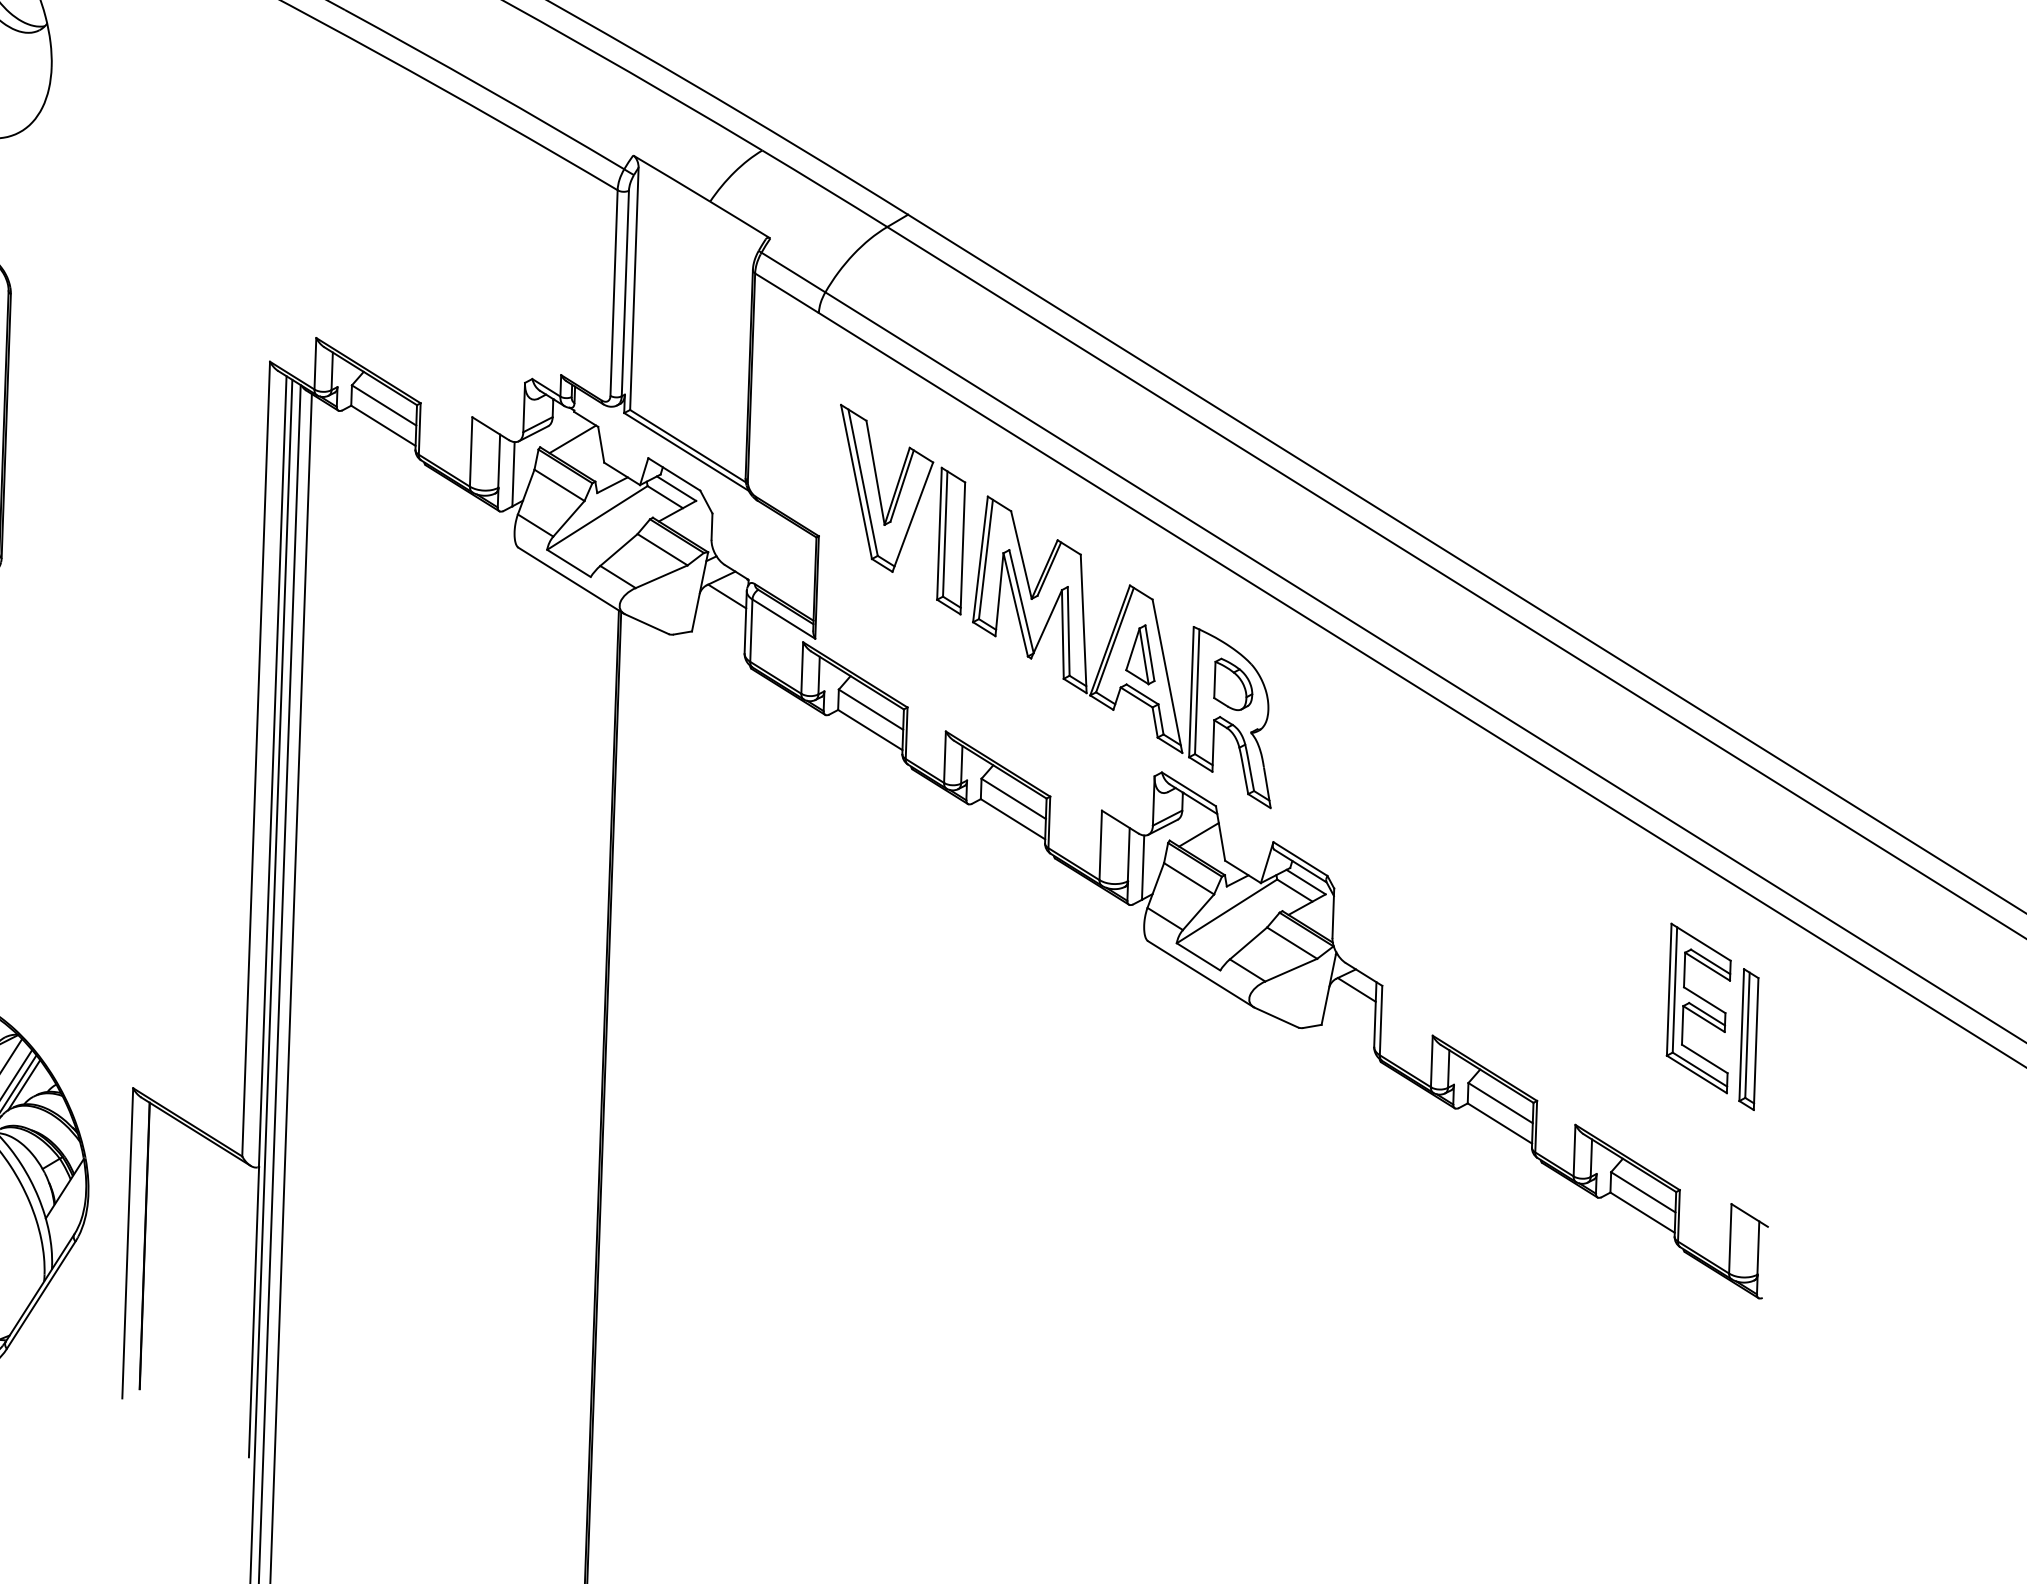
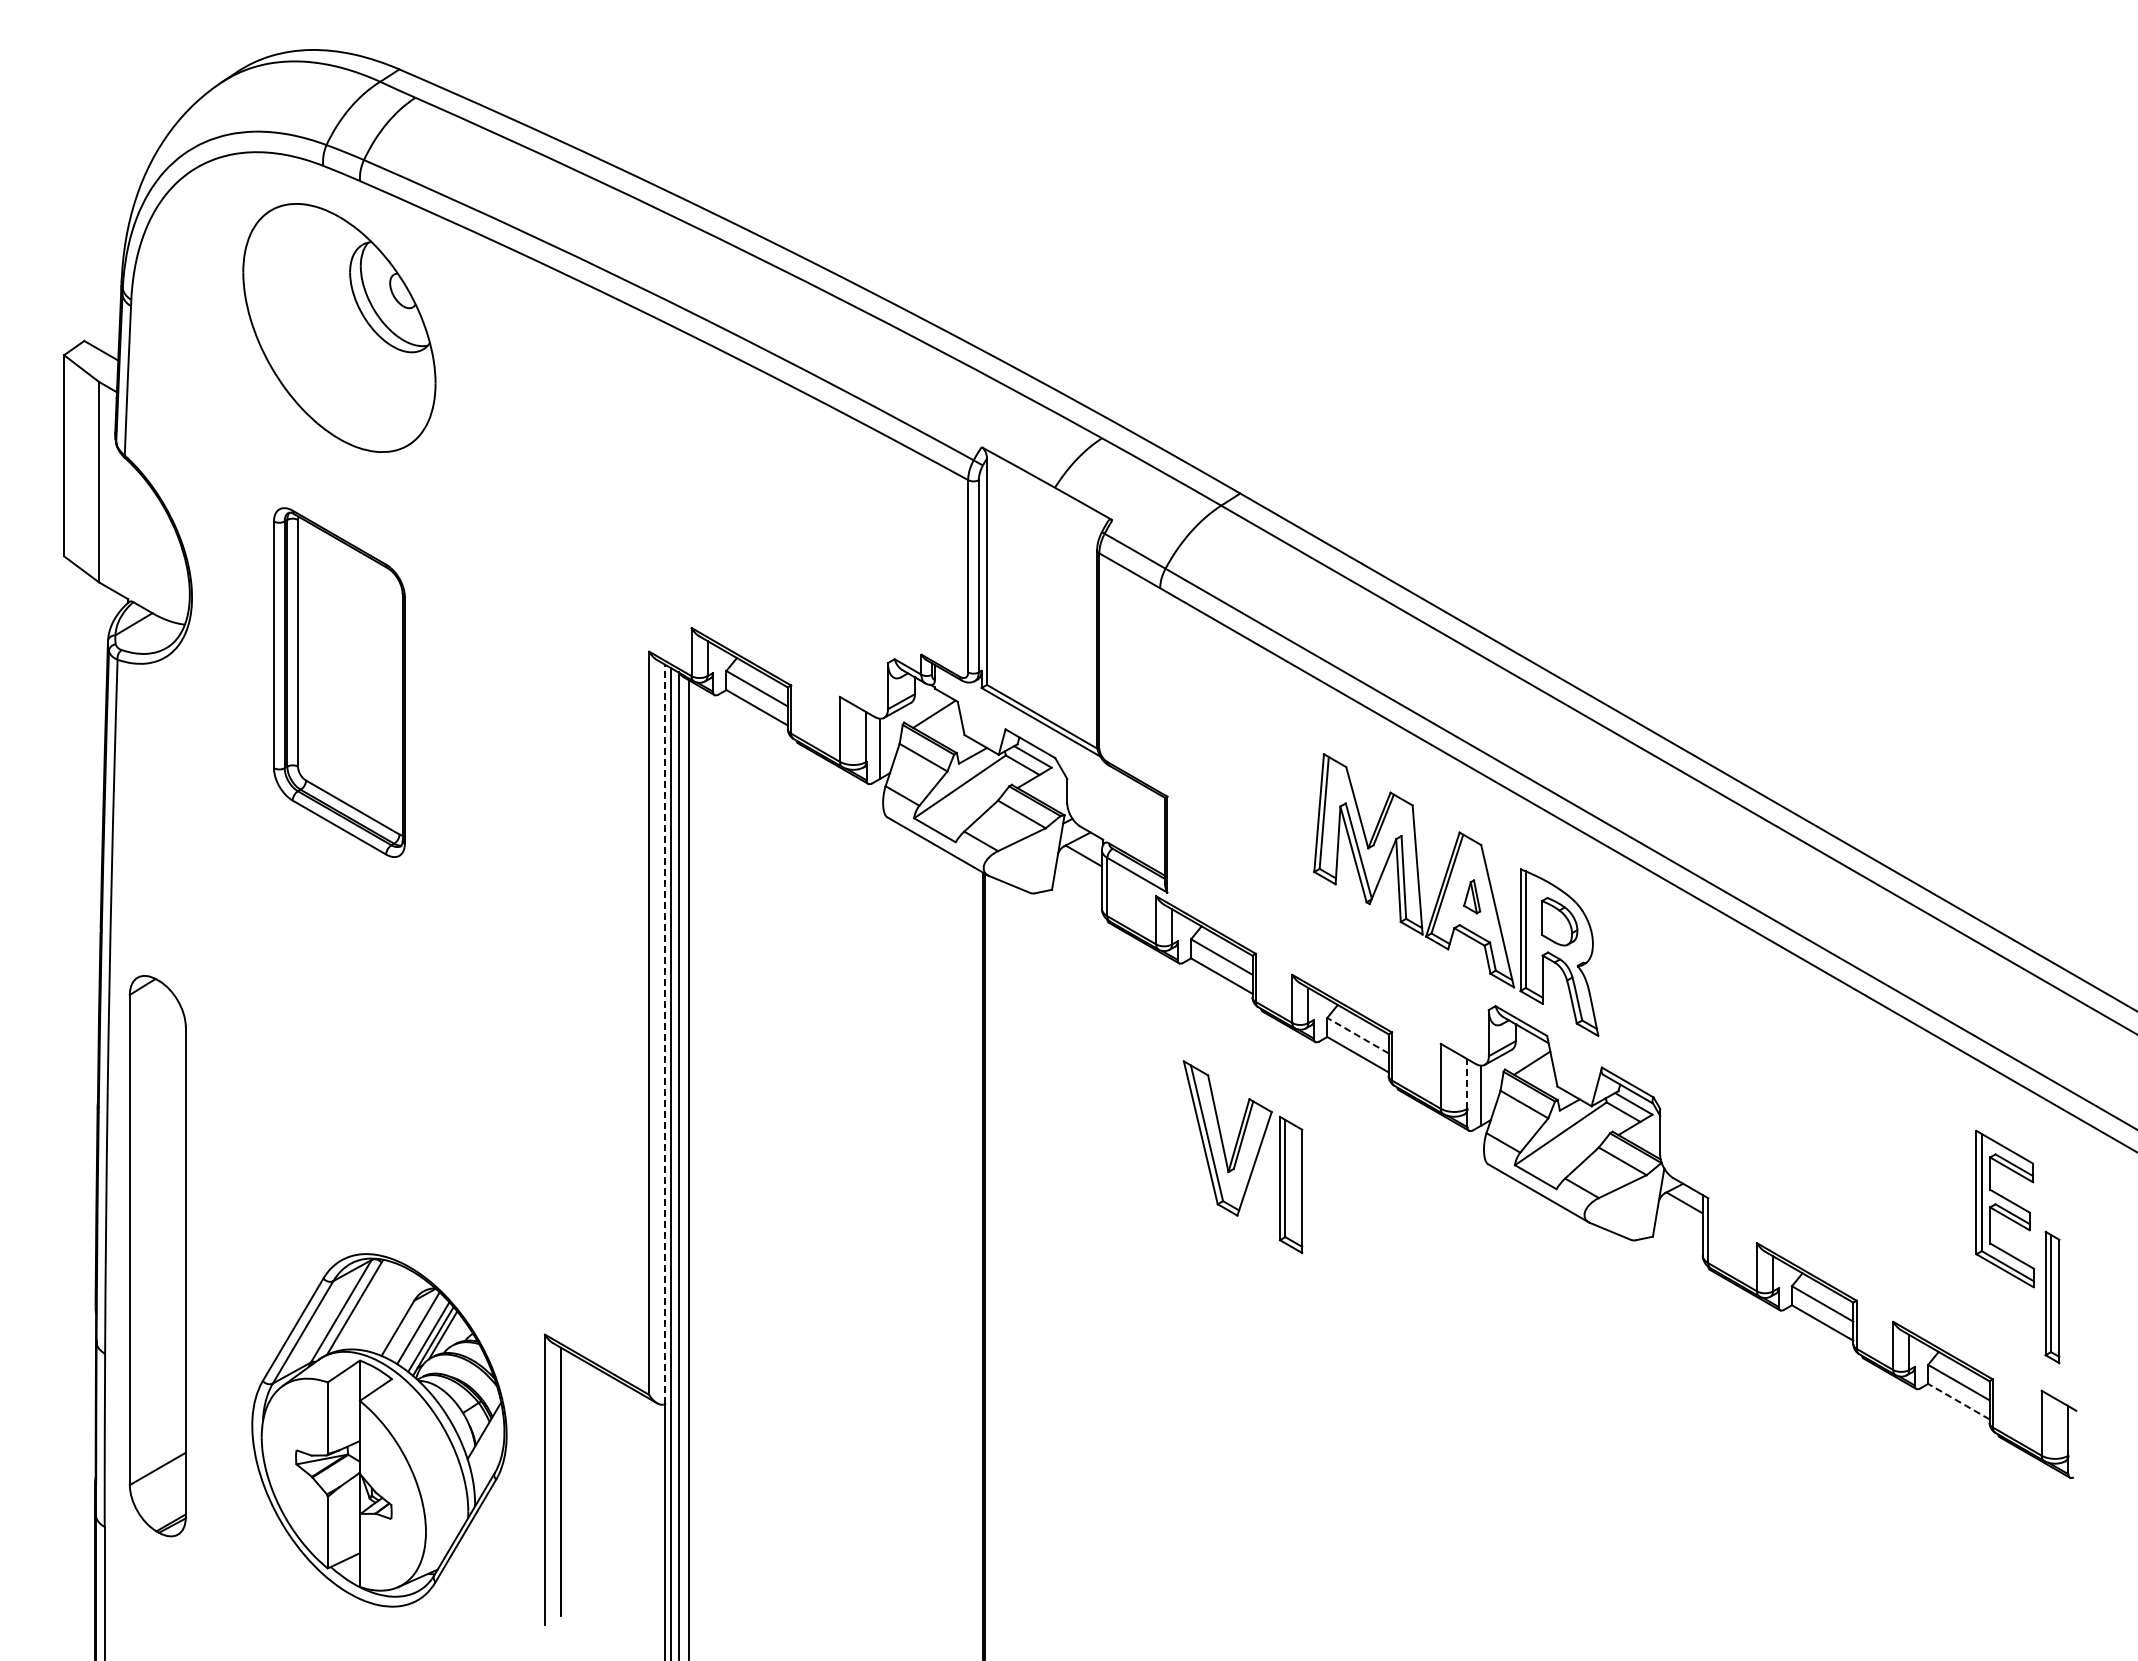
part: (900, 509) -> (1242, 1157), moved
part: (1140, 654) -> (1471, 896), size x0.6
line: (273, 771) -> (665, 1034), solid -> dashed
line: (1013, 798) -> (1357, 1035), solid -> dashed
line: (1129, 855) -> (1467, 1084), solid -> dashed
part: (1748, 1039) -> (2052, 1297), moved
line: (1642, 1212) -> (1958, 1401), solid -> dashed

